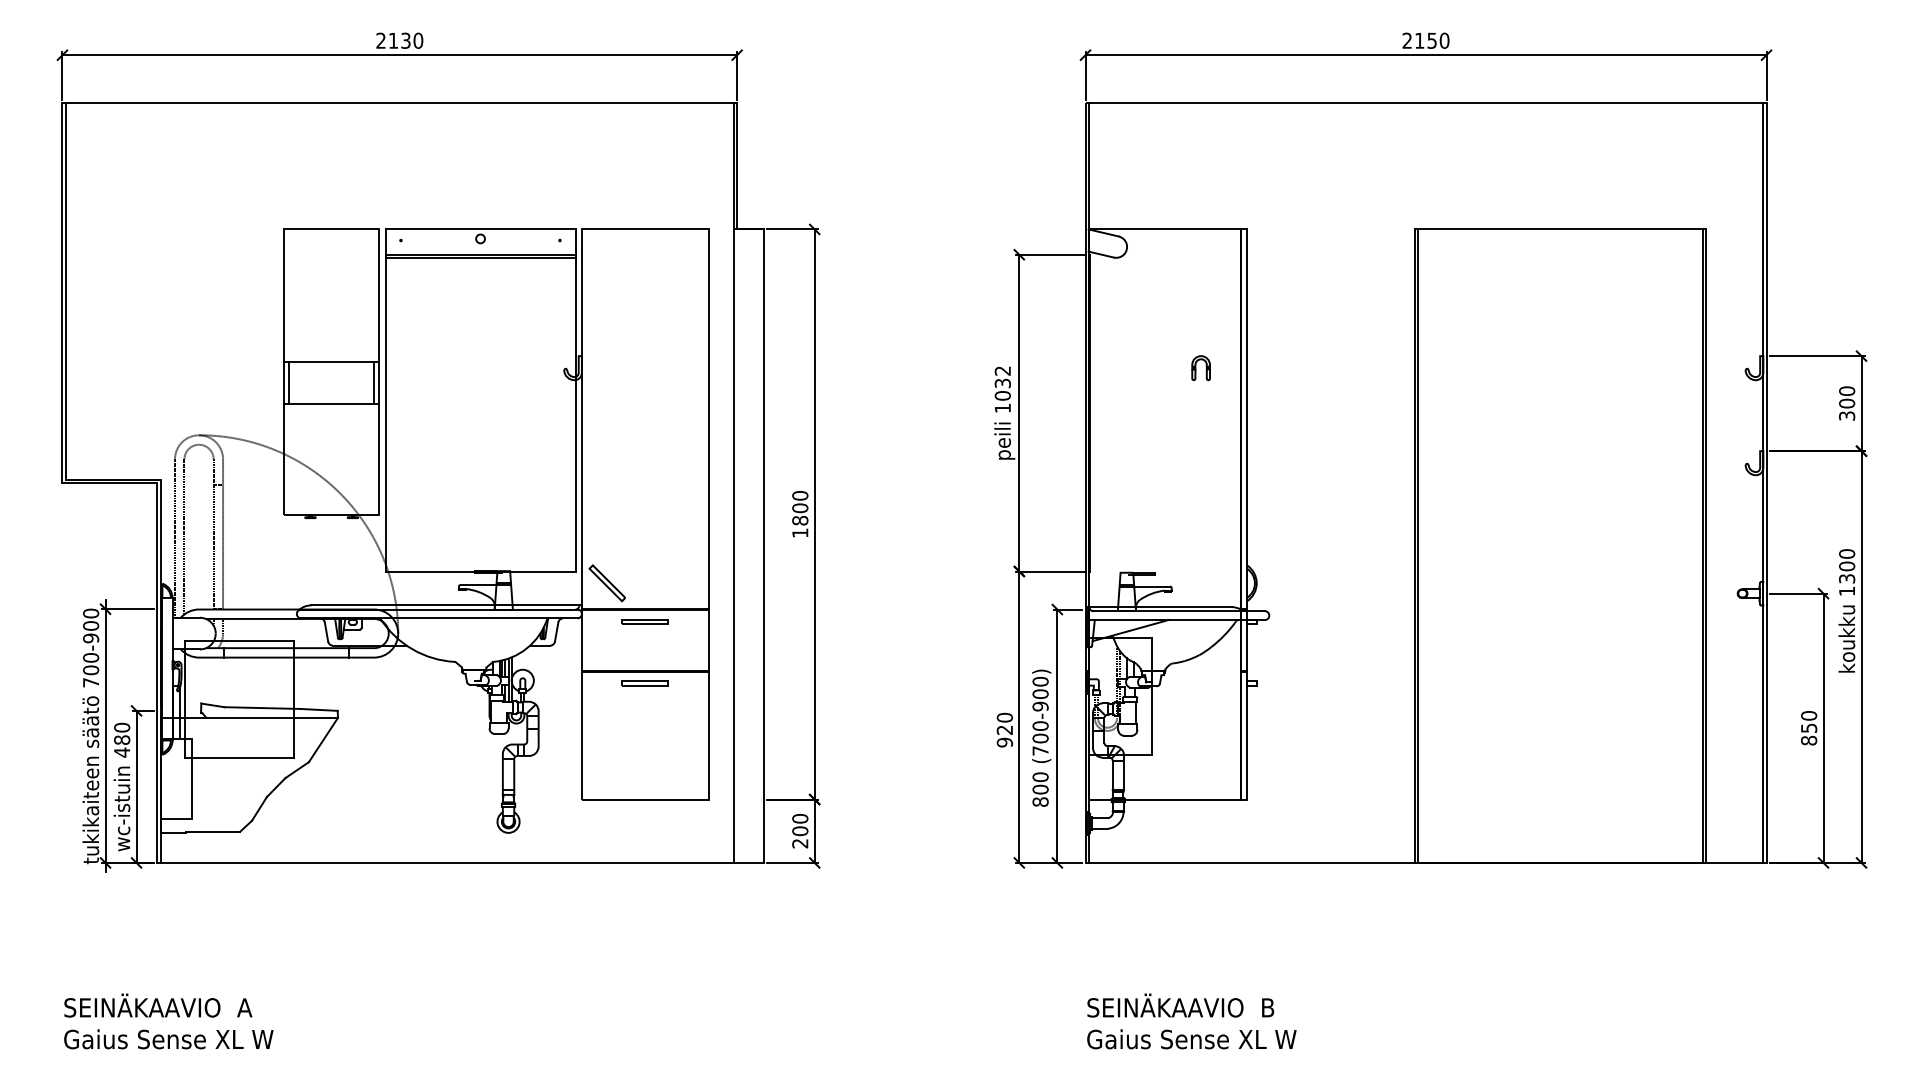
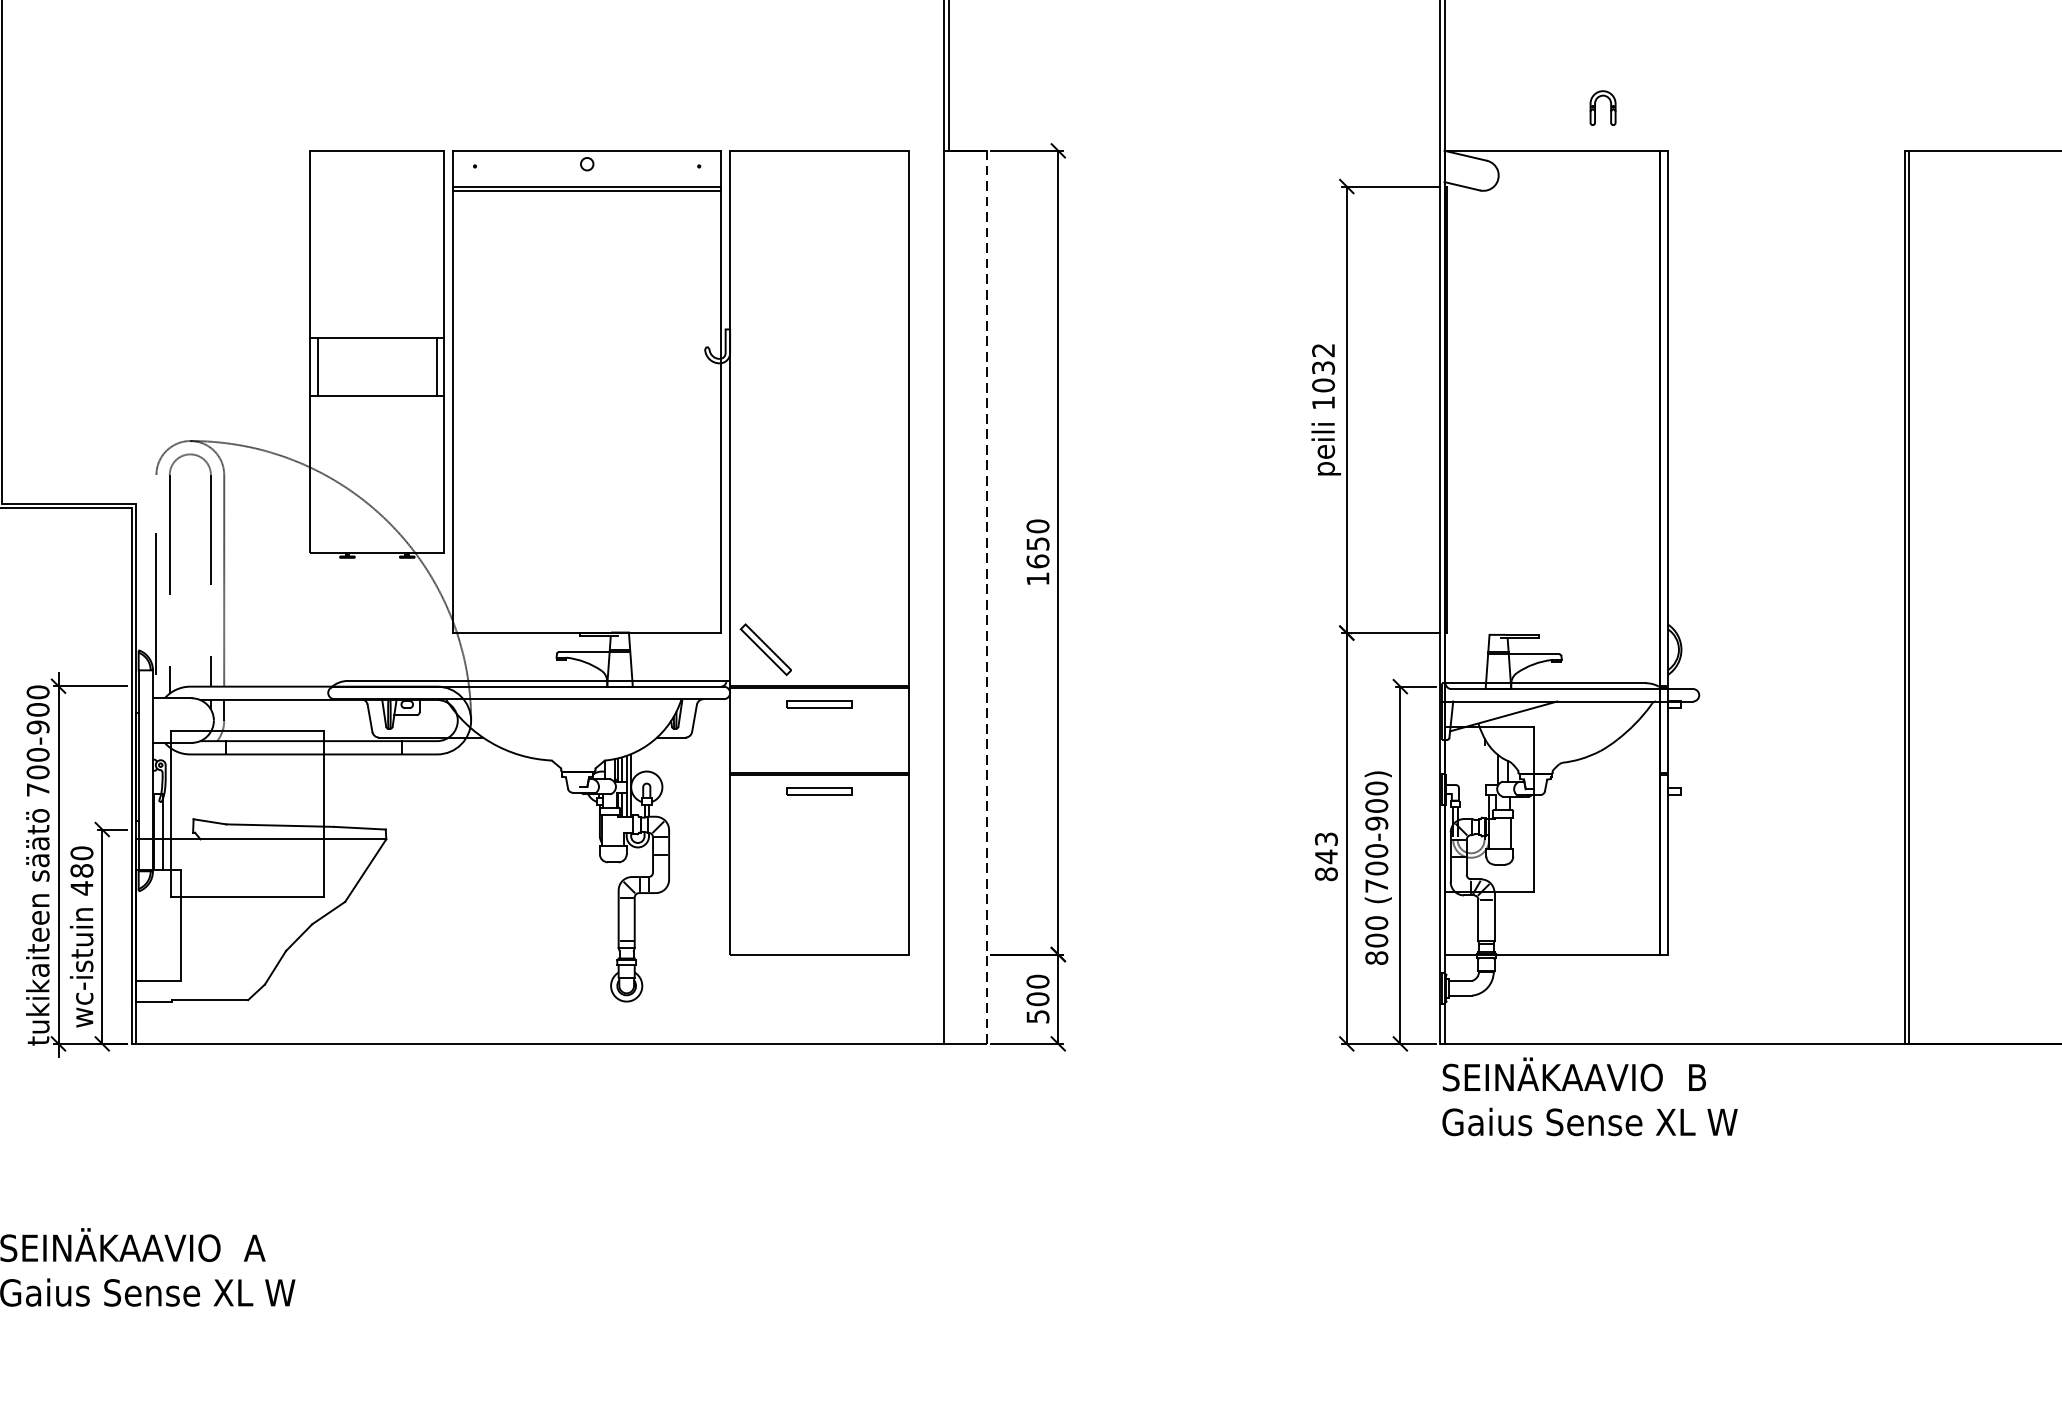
part: (1200, 368) -> (1602, 108), moved
text: (800, 514) -> (1038, 552), 1800 -> 1650
line: (764, 546) -> (987, 597), solid -> dashed
text: (1004, 729) -> (1325, 855), 920 -> 843
text: (800, 843) -> (1038, 1016), 200 -> 500
text: (1191, 1021) -> (1589, 1096), moved

